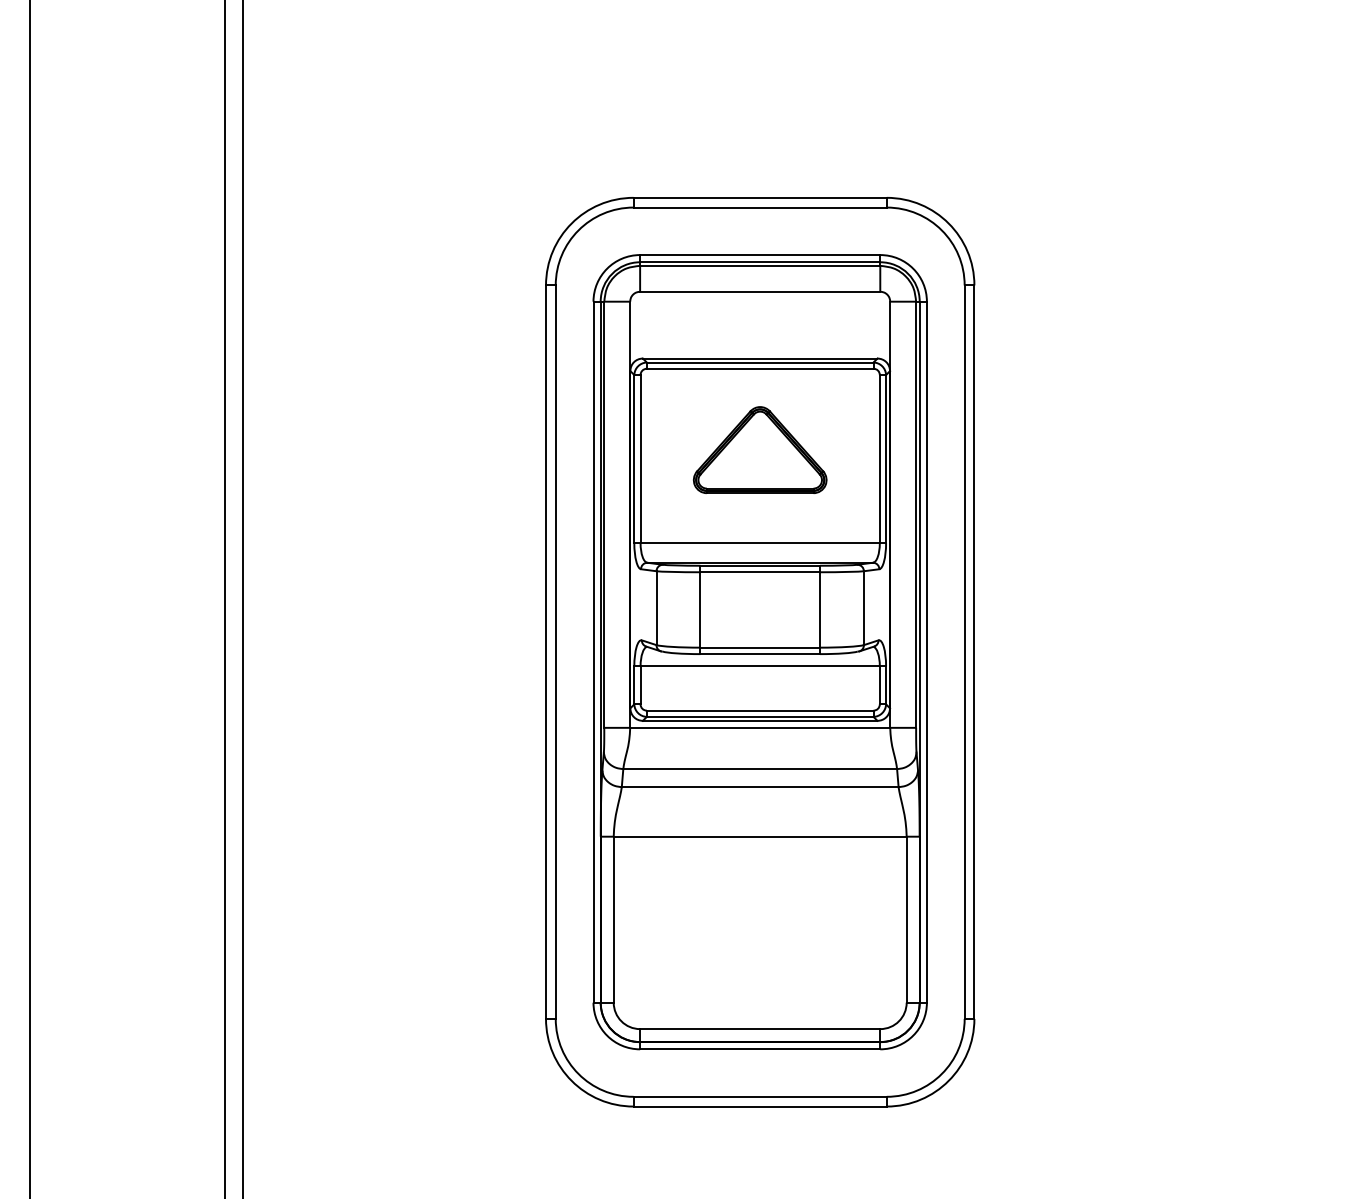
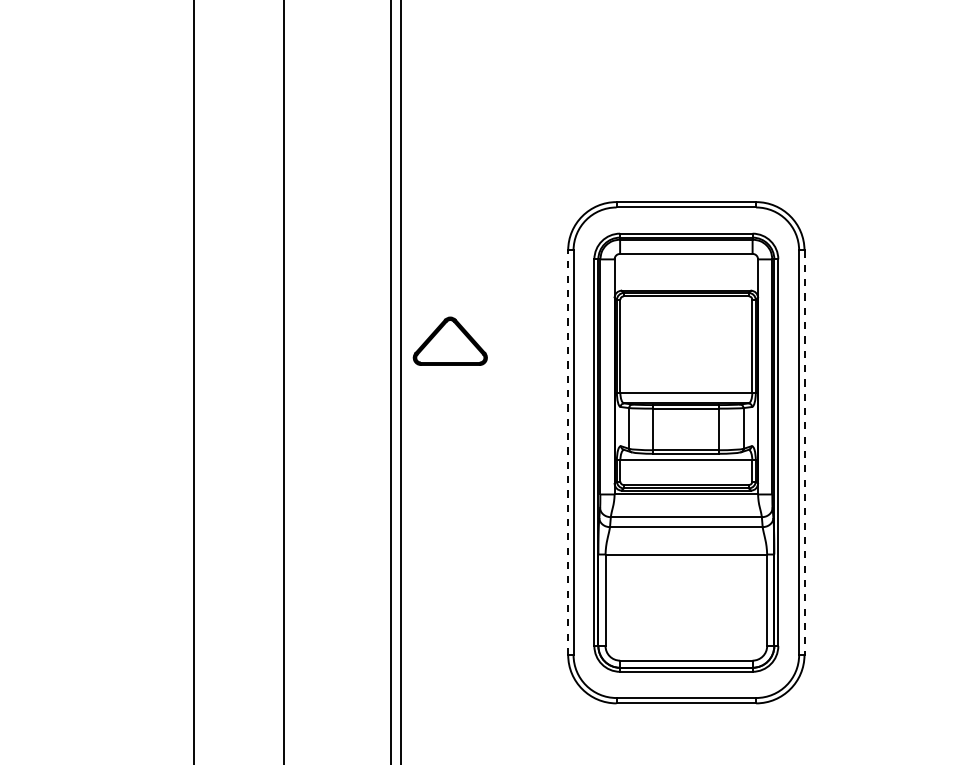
part: (758, 448) -> (449, 340), moved
line: (546, 651) -> (568, 452), solid -> dashed
line: (974, 653) -> (804, 453), solid -> dashed

